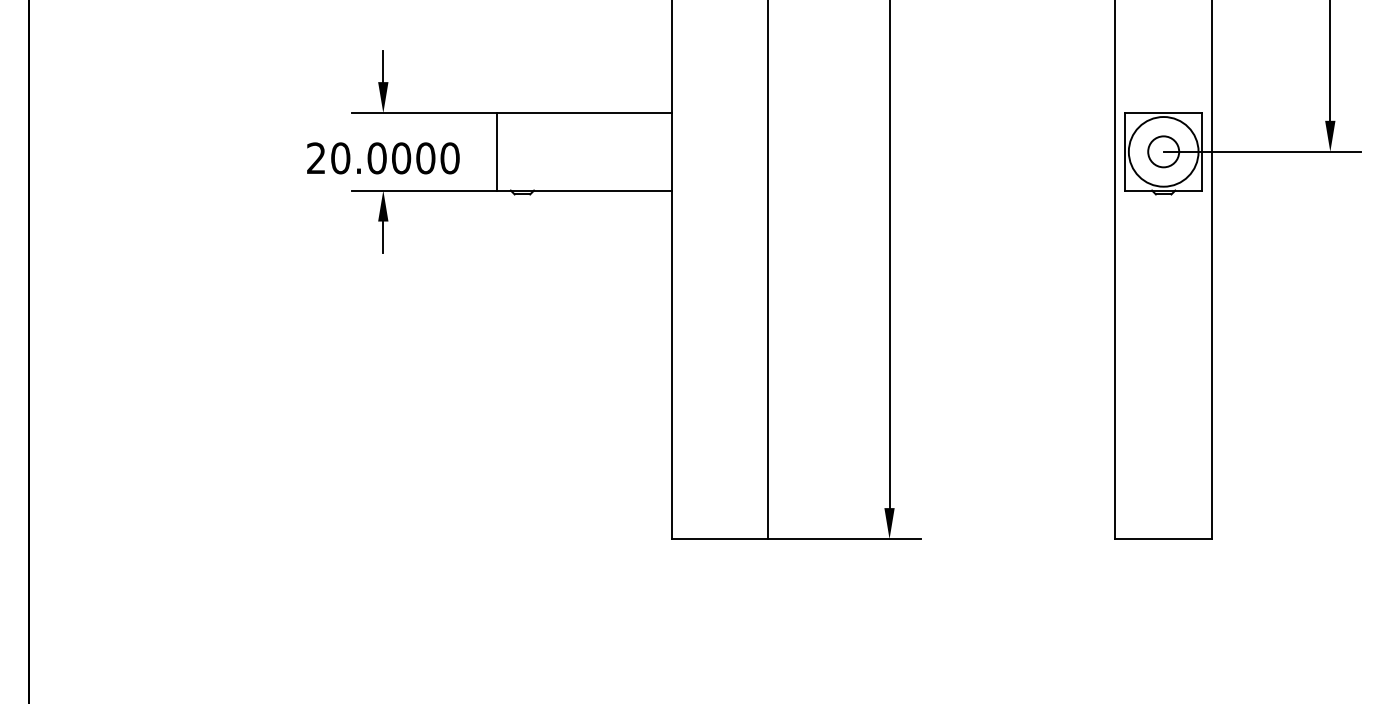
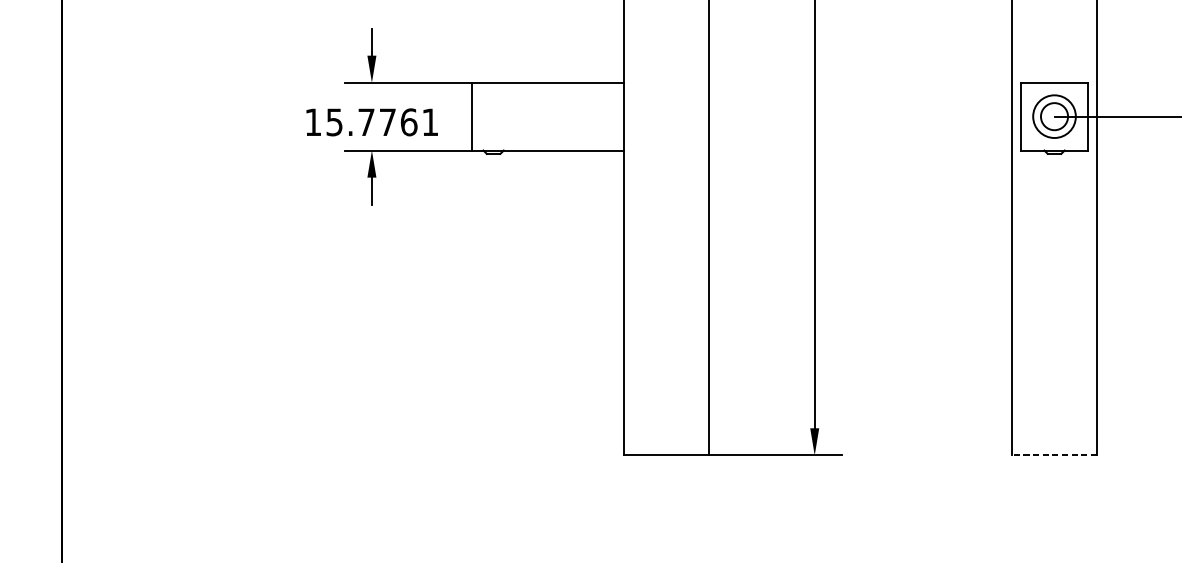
circle: (1163, 151) -> (1054, 116), size x0.7
text: (383, 158) -> (372, 122), 20.0000 -> 15.7761
line: (1163, 539) -> (1054, 455), solid -> dashed

